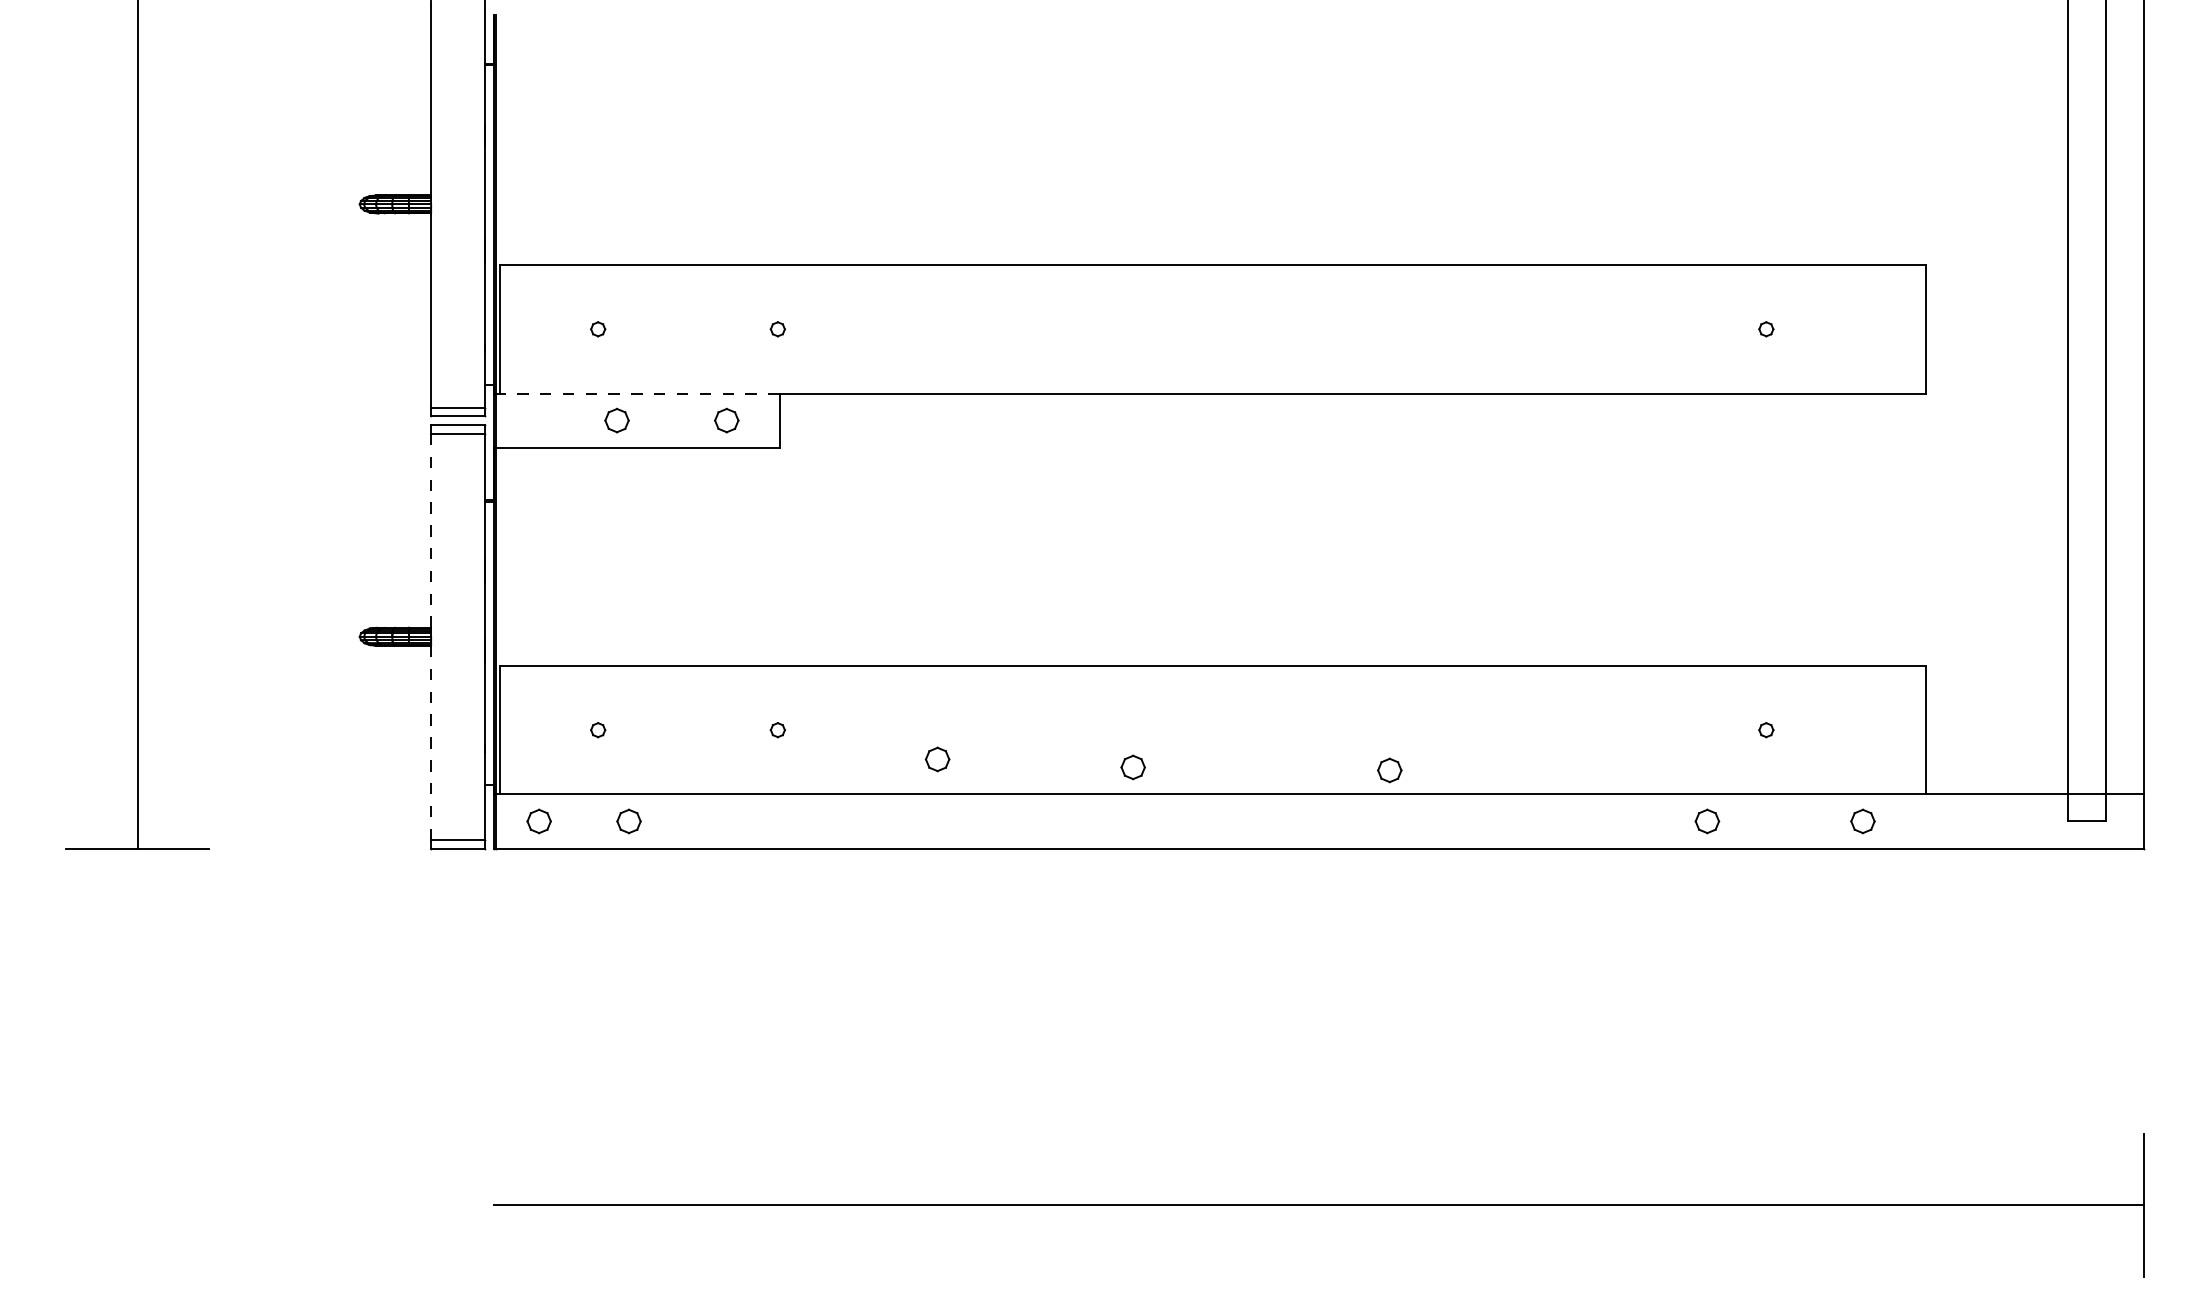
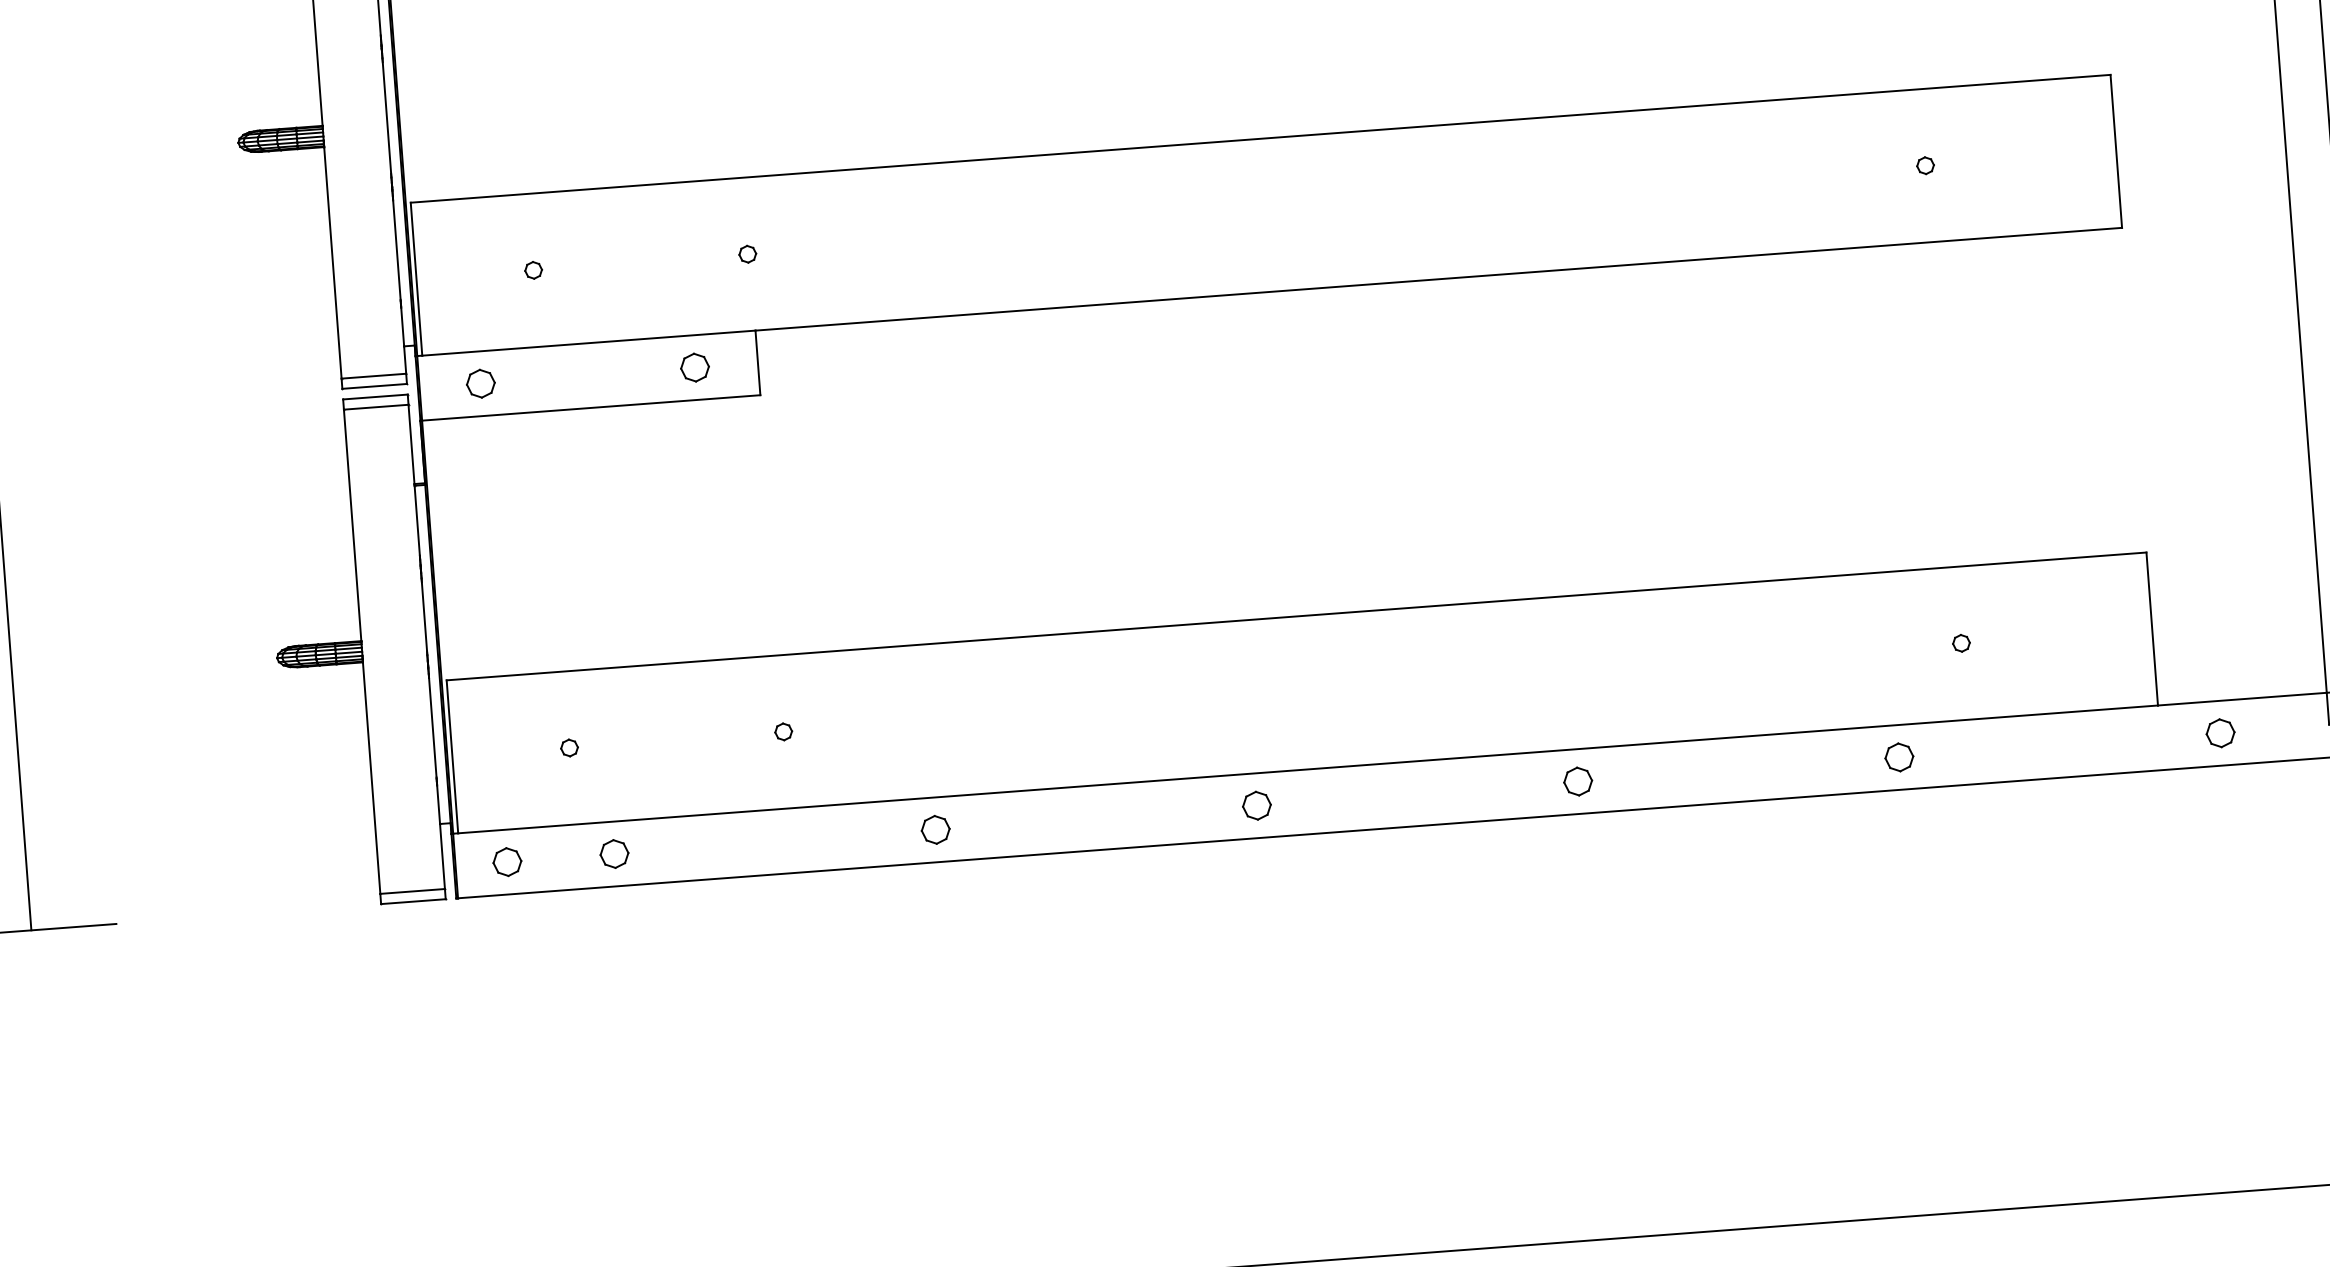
line: (639, 393) -> (588, 343), dashed -> solid
part: (616, 420) -> (480, 383), moved
line: (431, 530) -> (353, 525), dashed -> solid
line: (431, 742) -> (372, 777), dashed -> solid
part: (937, 759) -> (935, 829), moved
part: (1132, 767) -> (1256, 805), moved
part: (1389, 770) -> (1577, 781), moved
part: (1862, 821) -> (2220, 733), moved

